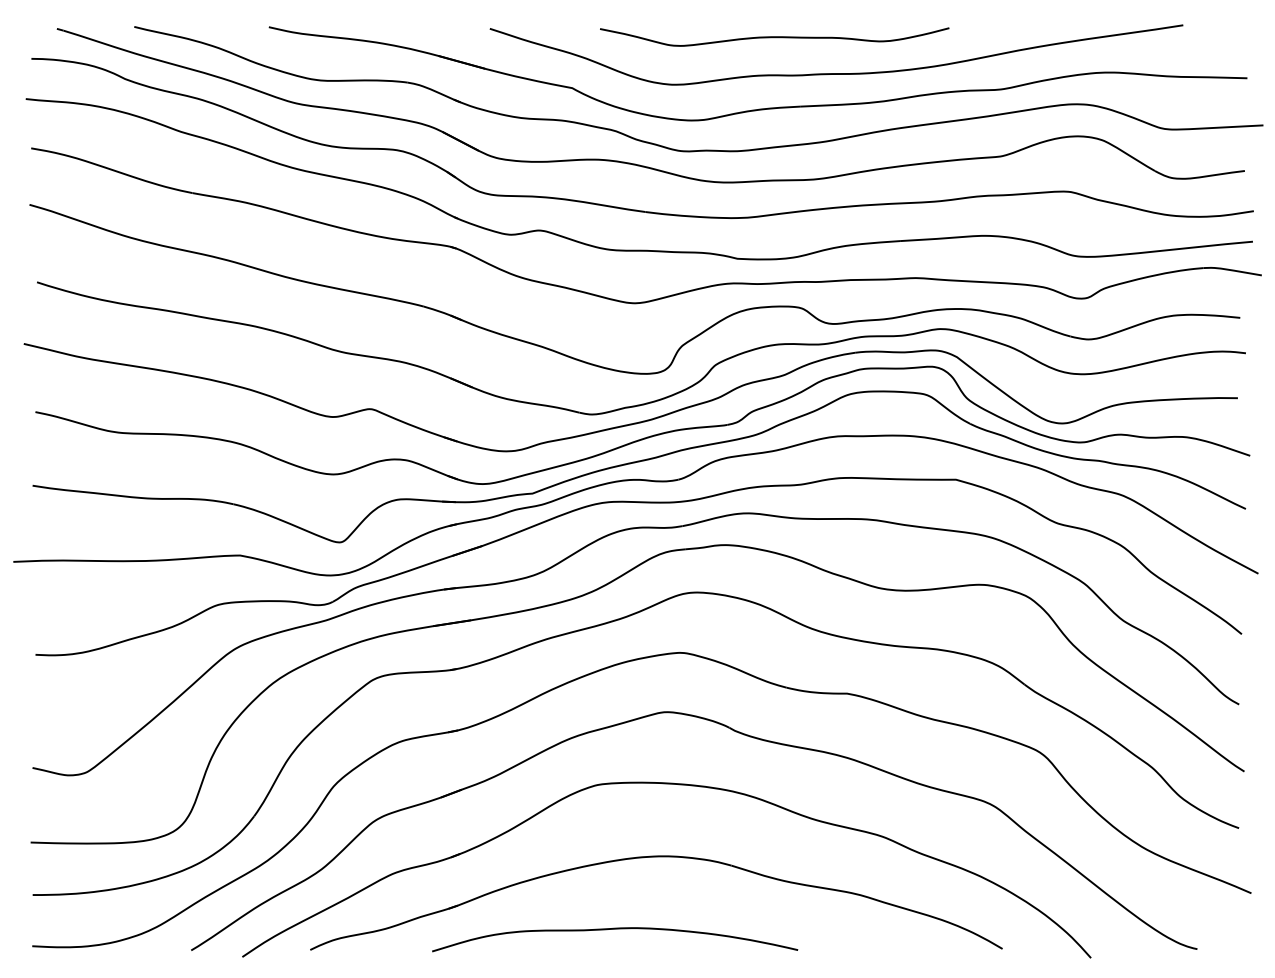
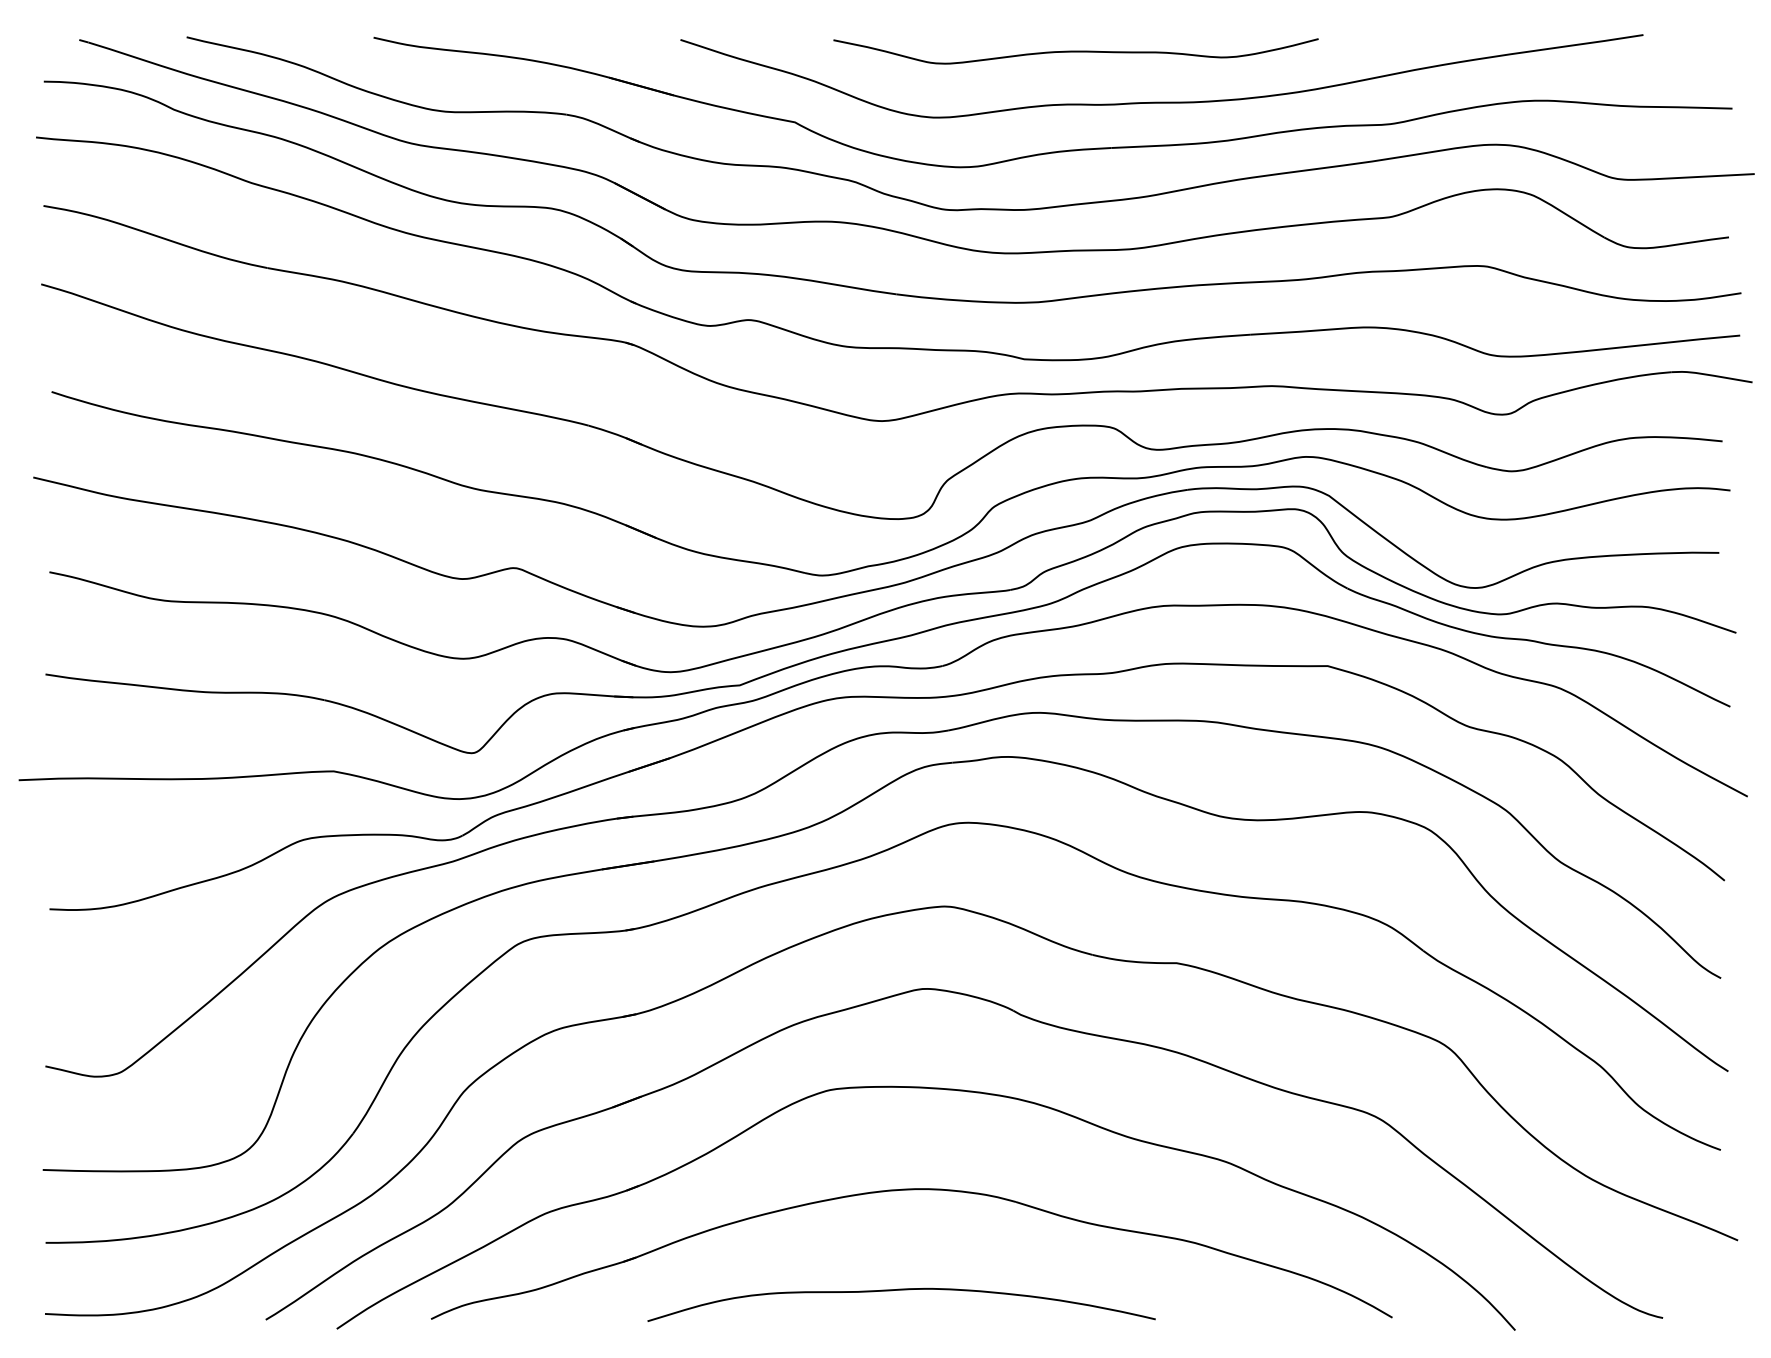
curve: (615, 929) -> (902, 1290), moved

